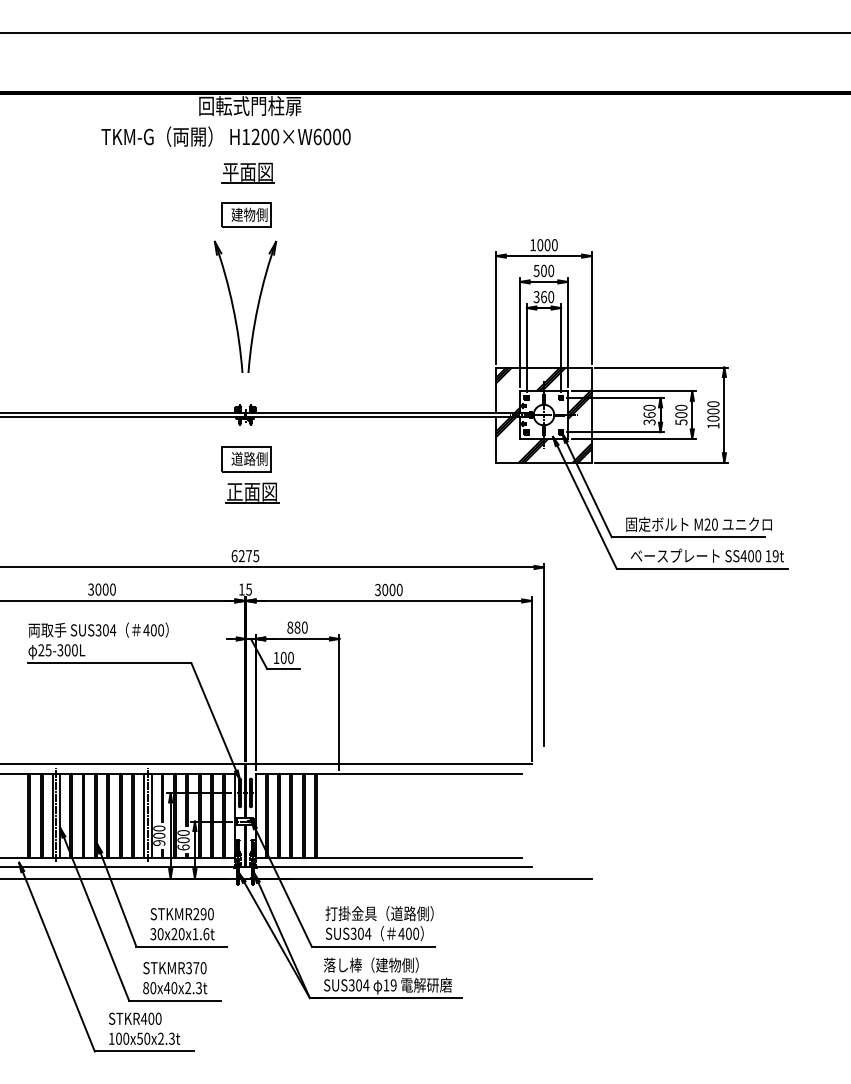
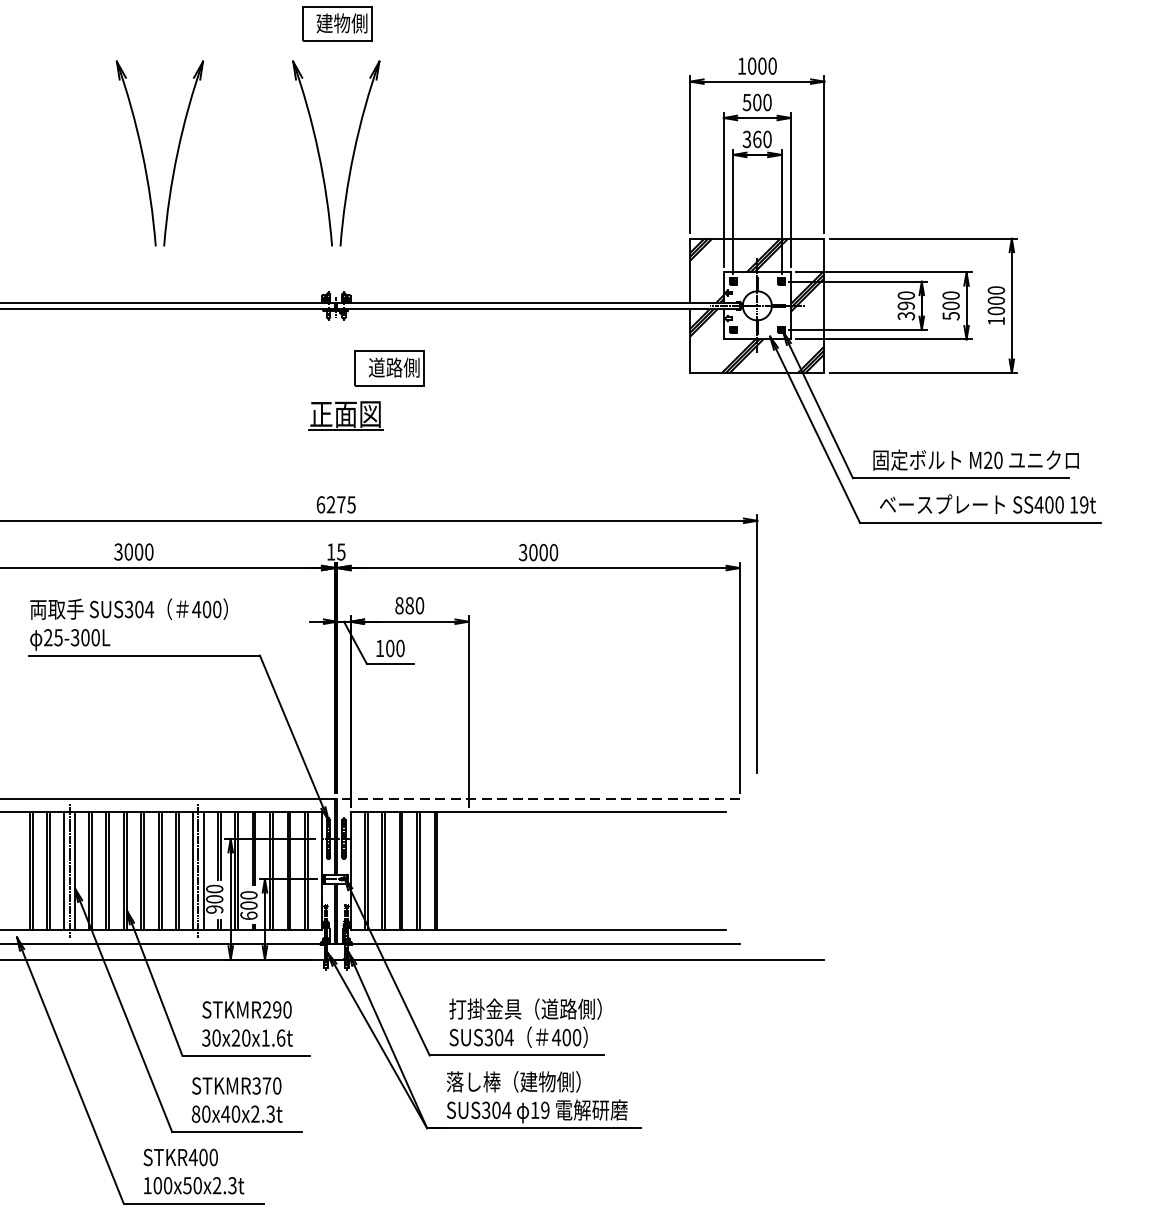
part: (109, 307) -> (144, 154), added
text: (649, 415) -> (906, 306), 360 -> 390
part: (246, 459) -> (389, 368), moved
line: (388, 764) -> (538, 798), solid -> dashed

